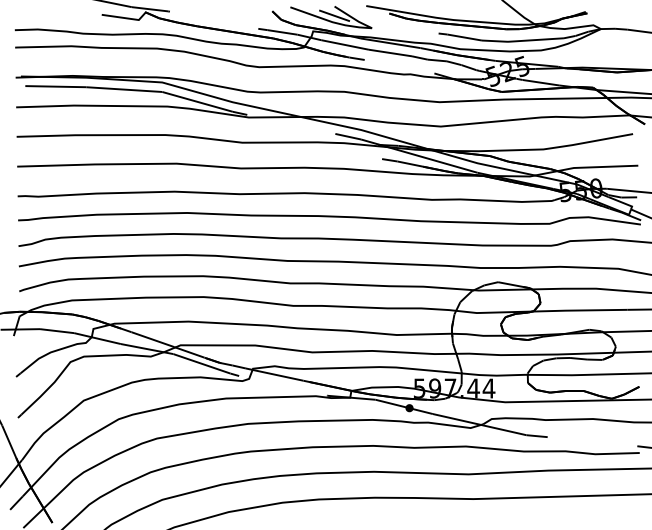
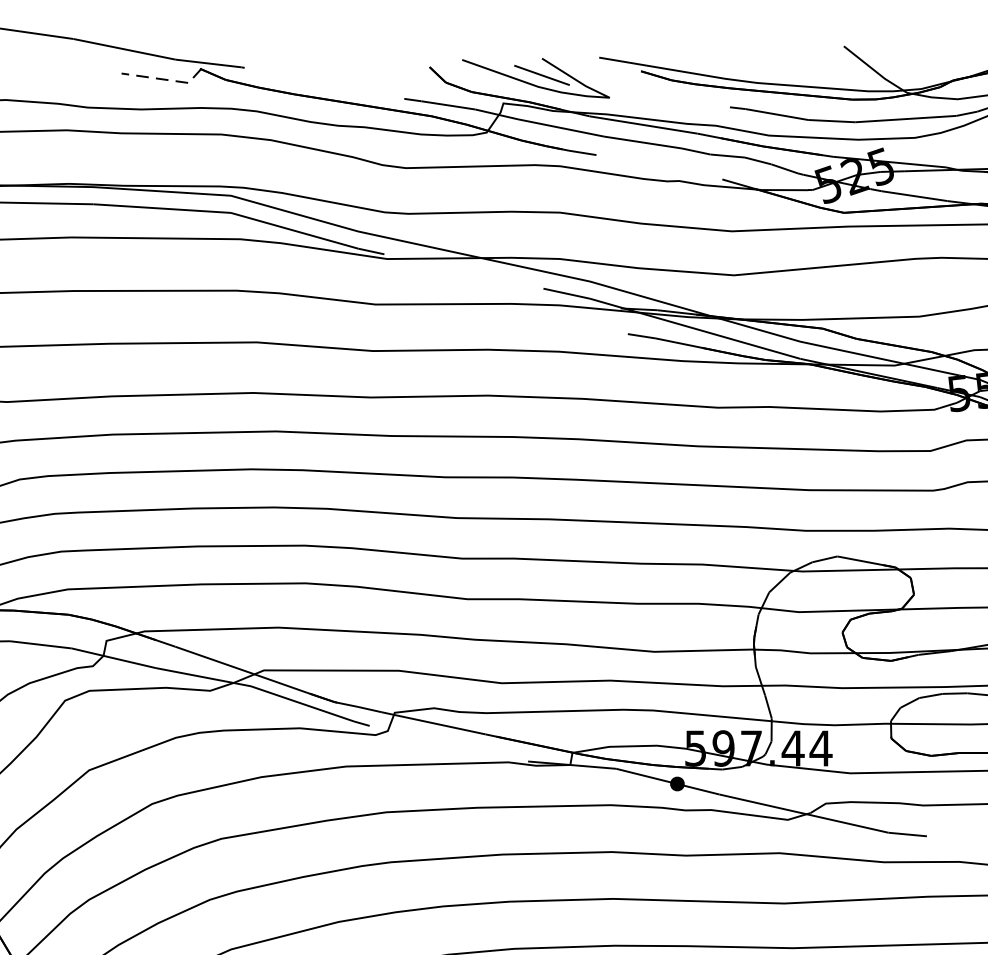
line: (126, 18) -> (166, 80), solid -> dashed

